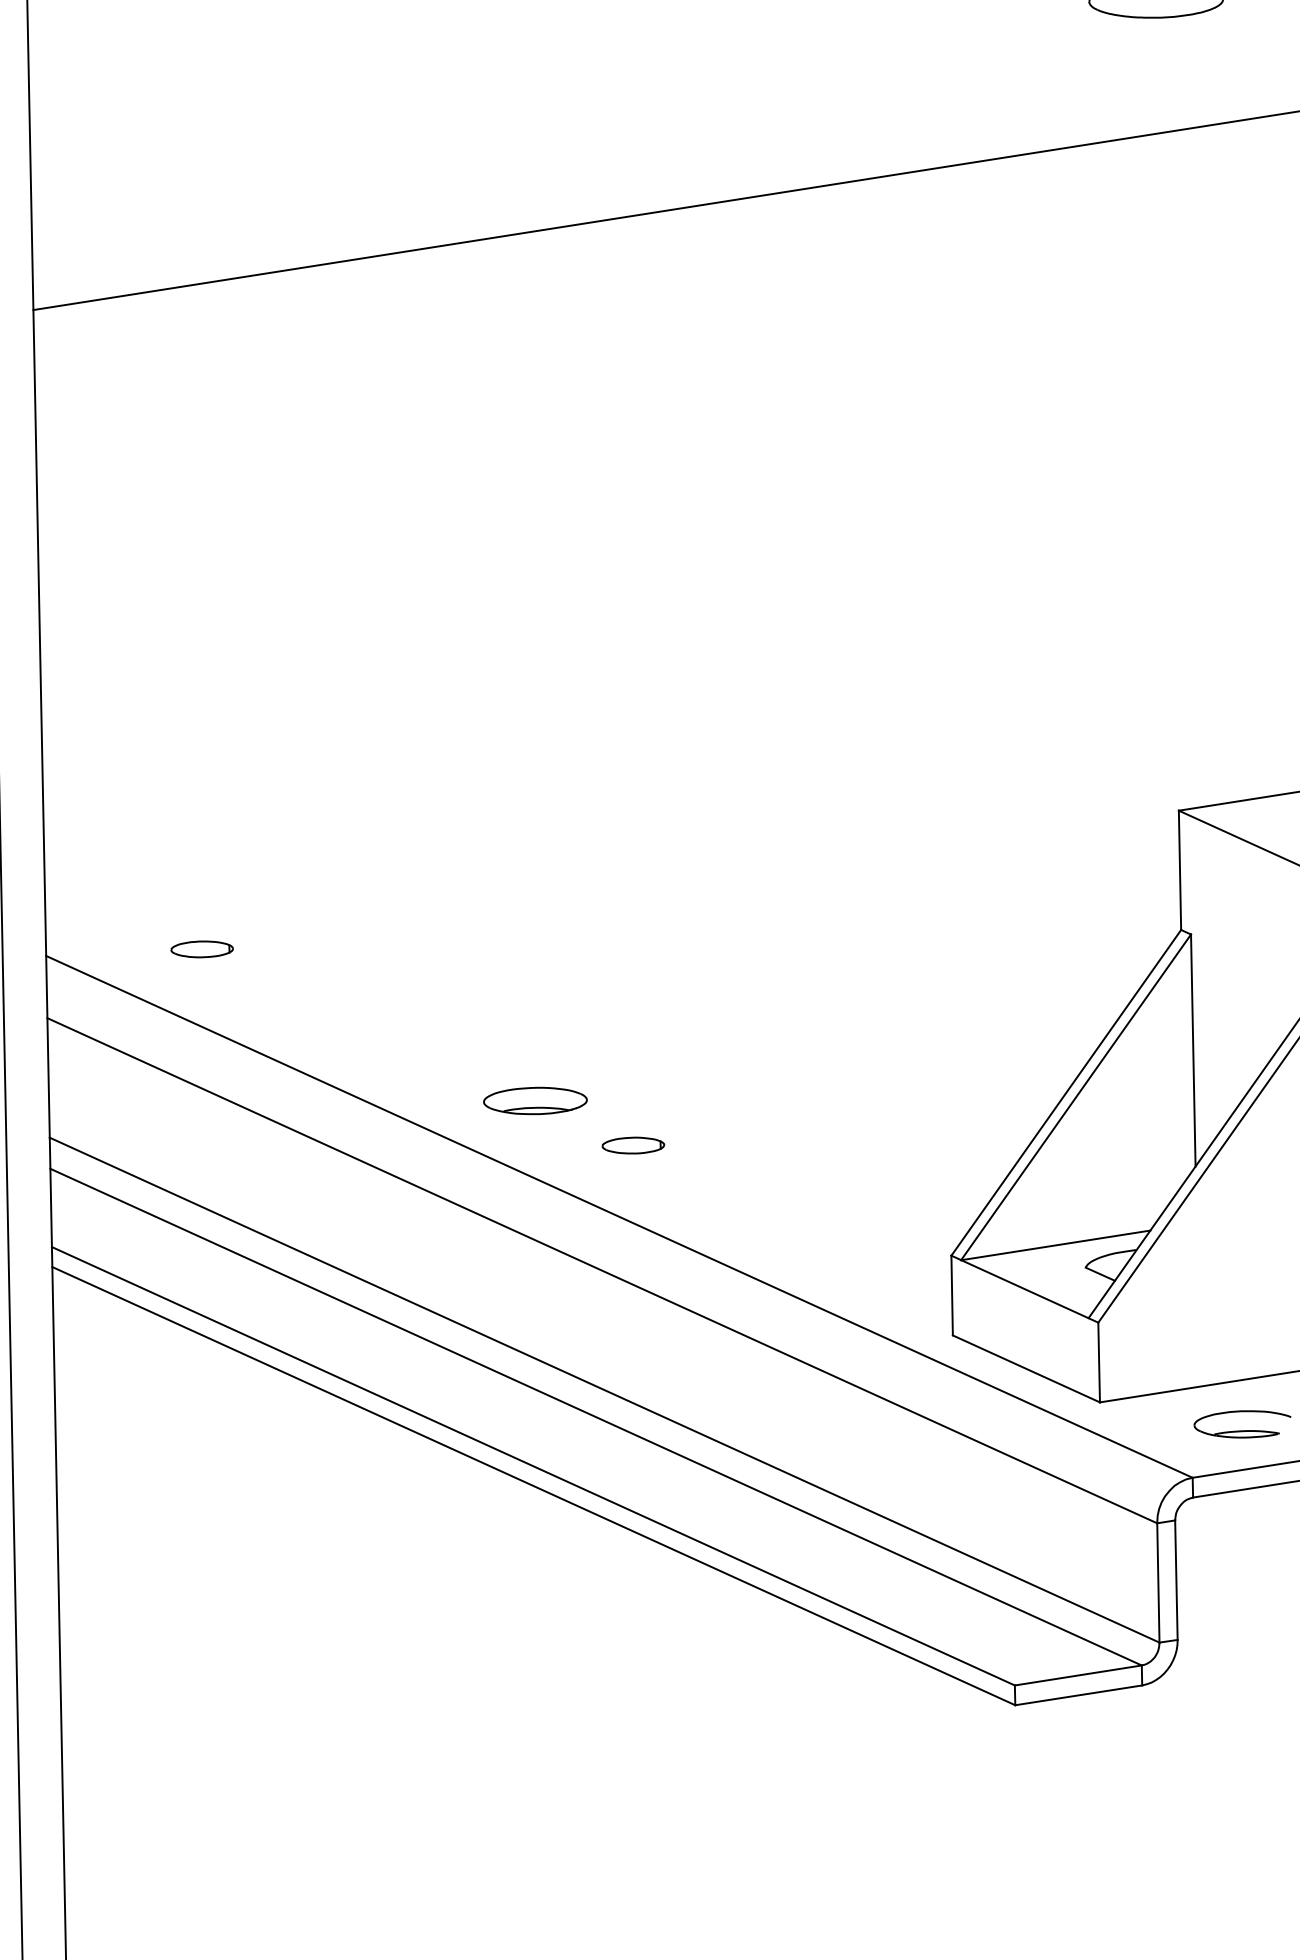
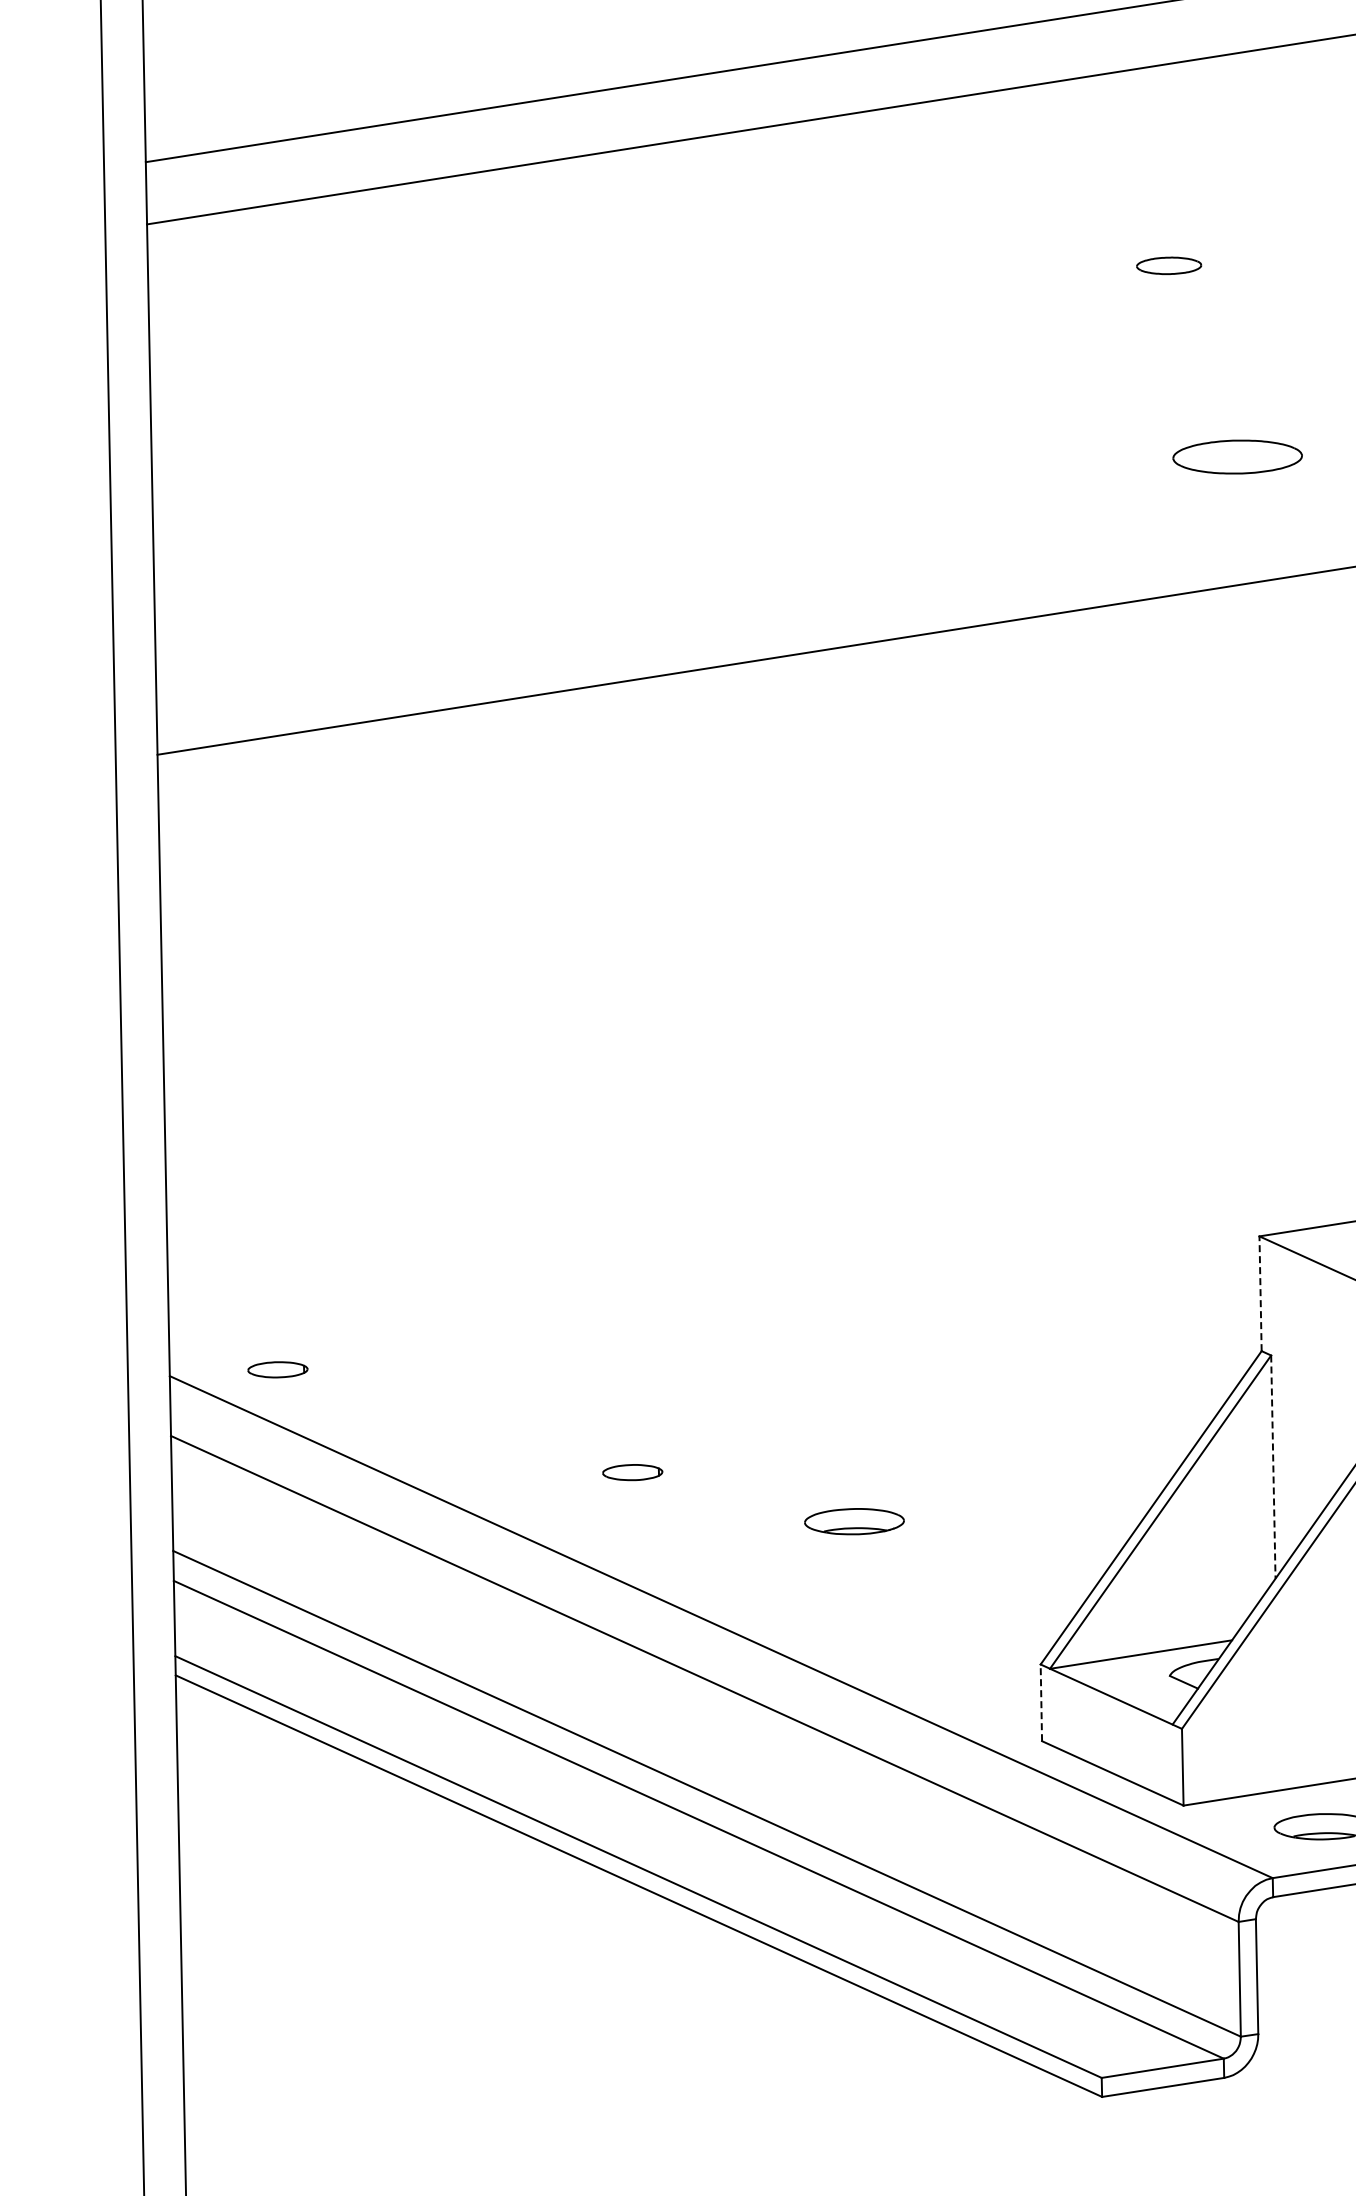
line: (1179, 870) -> (1260, 1293), solid -> dashed
part: (201, 949) -> (277, 1369), moved
line: (1193, 1050) -> (1273, 1467), solid -> dashed
part: (535, 1100) -> (854, 1521), moved
part: (633, 1145) -> (632, 1472), moved
line: (952, 1295) -> (1041, 1702), solid -> dashed

